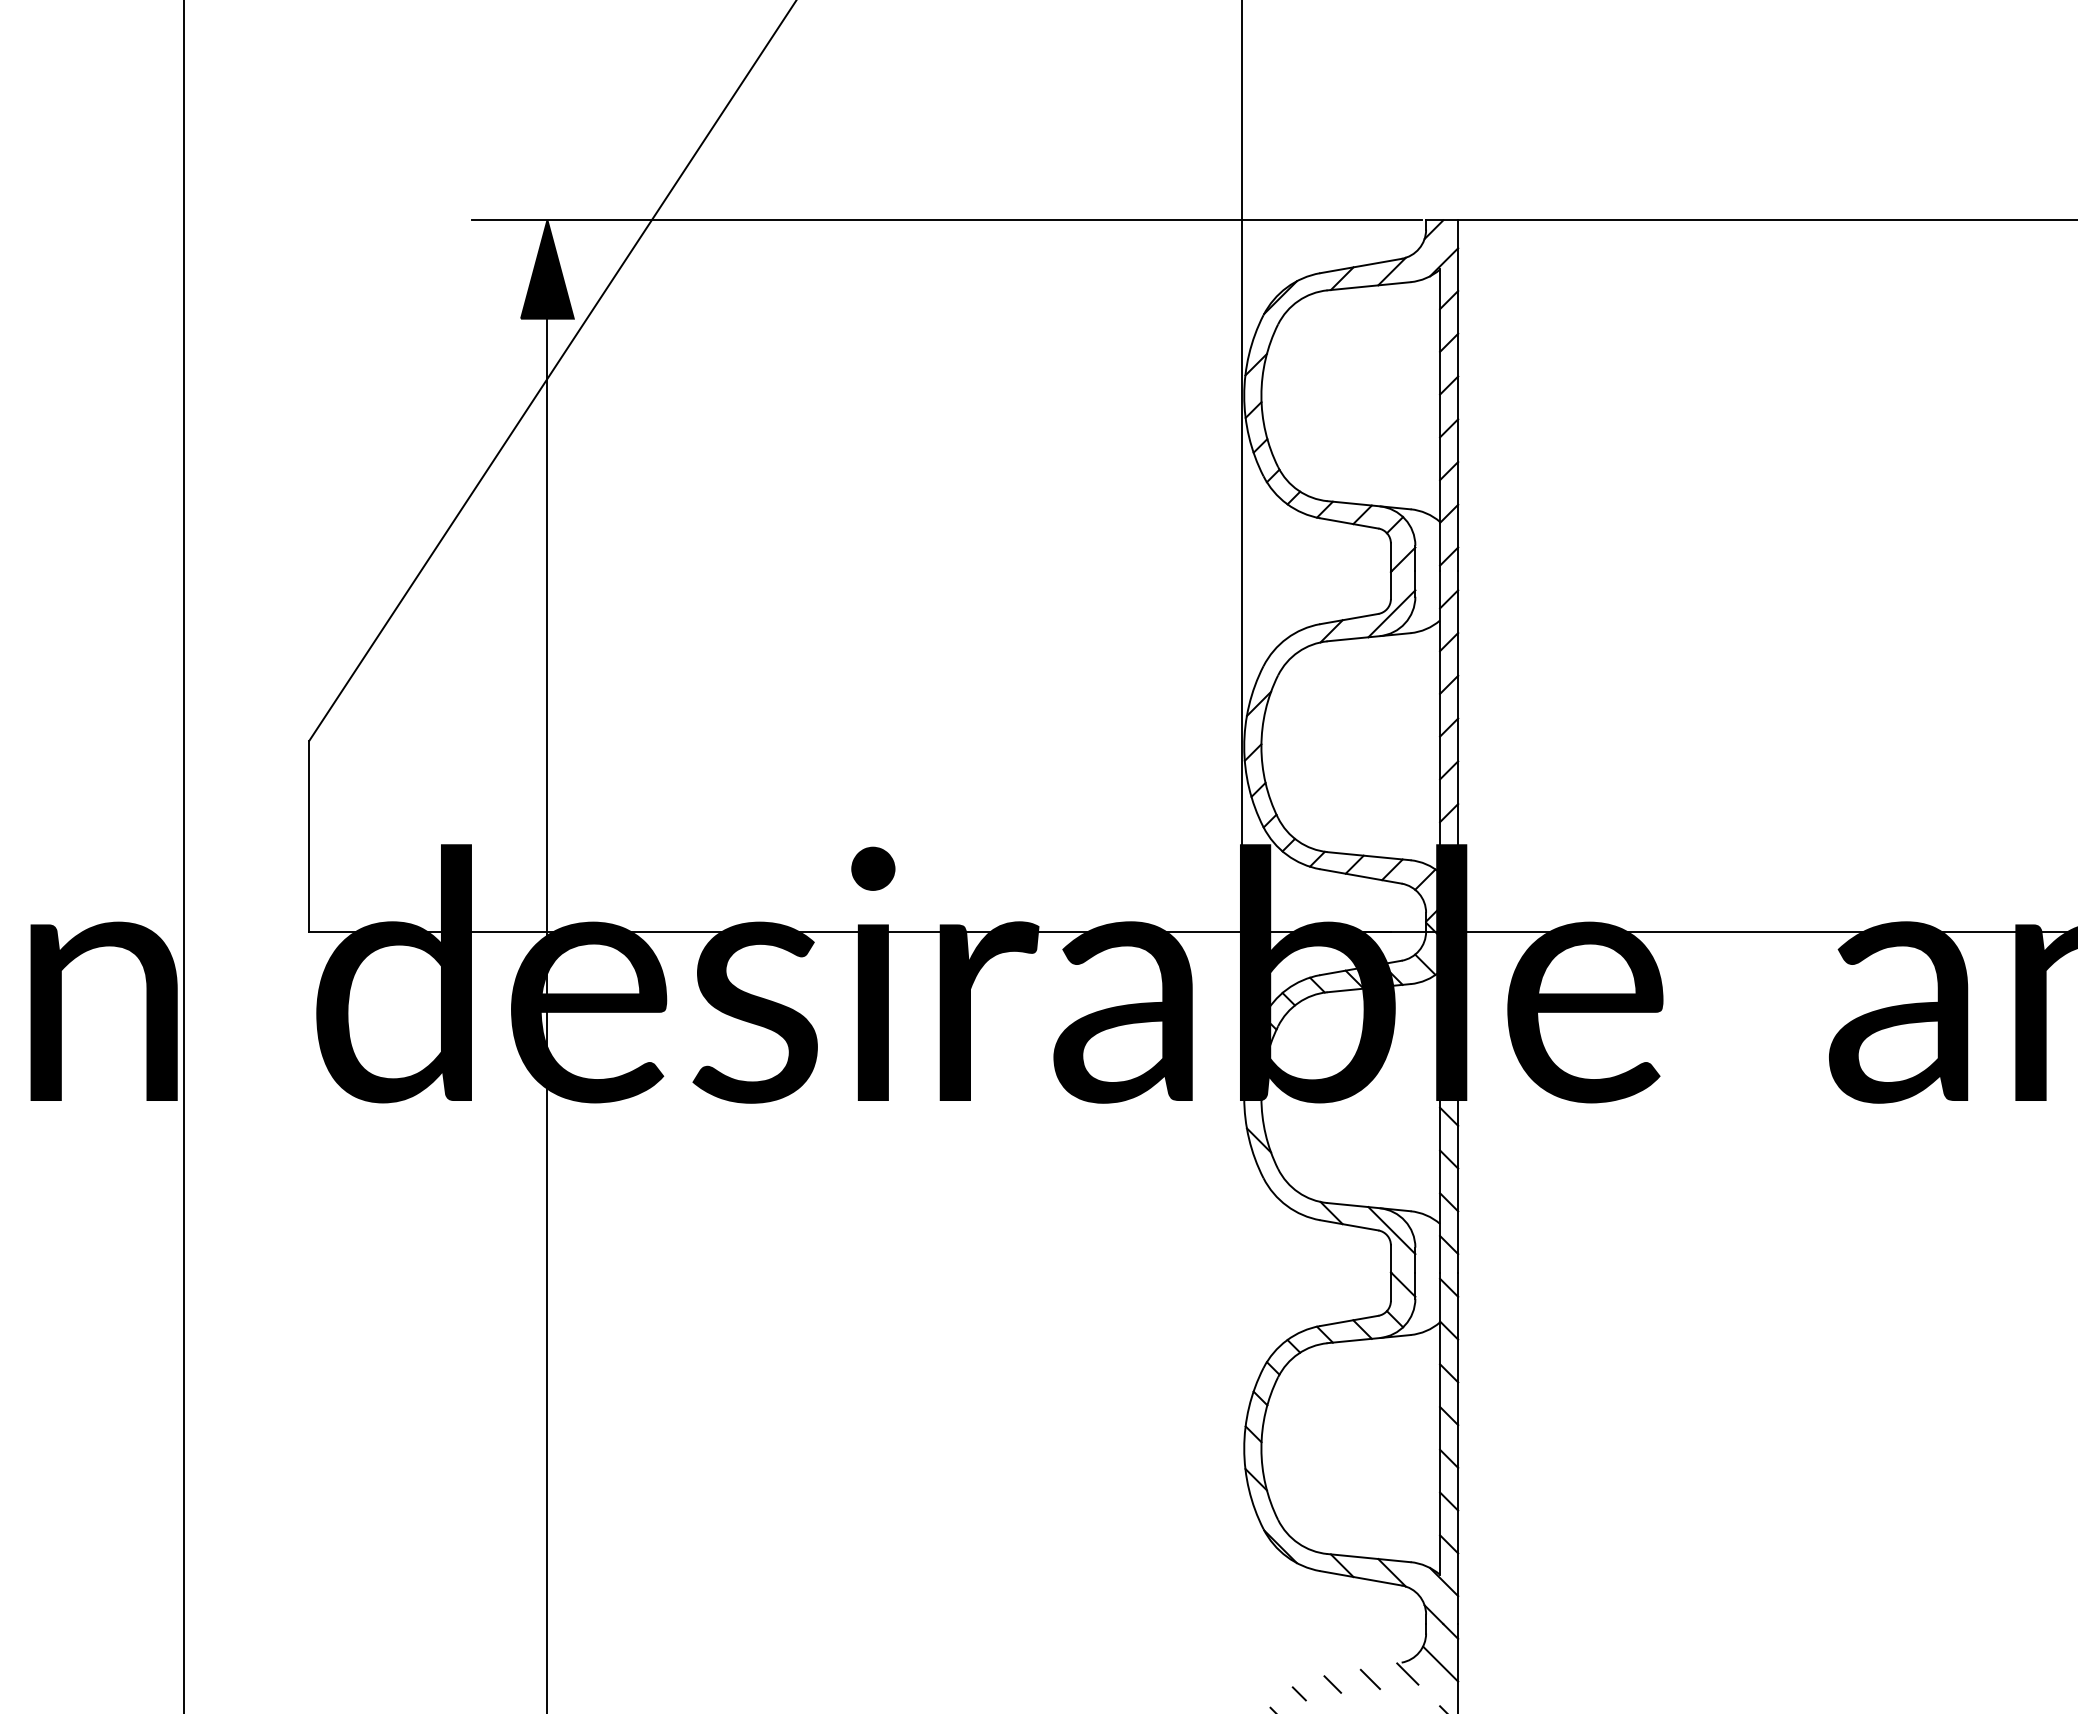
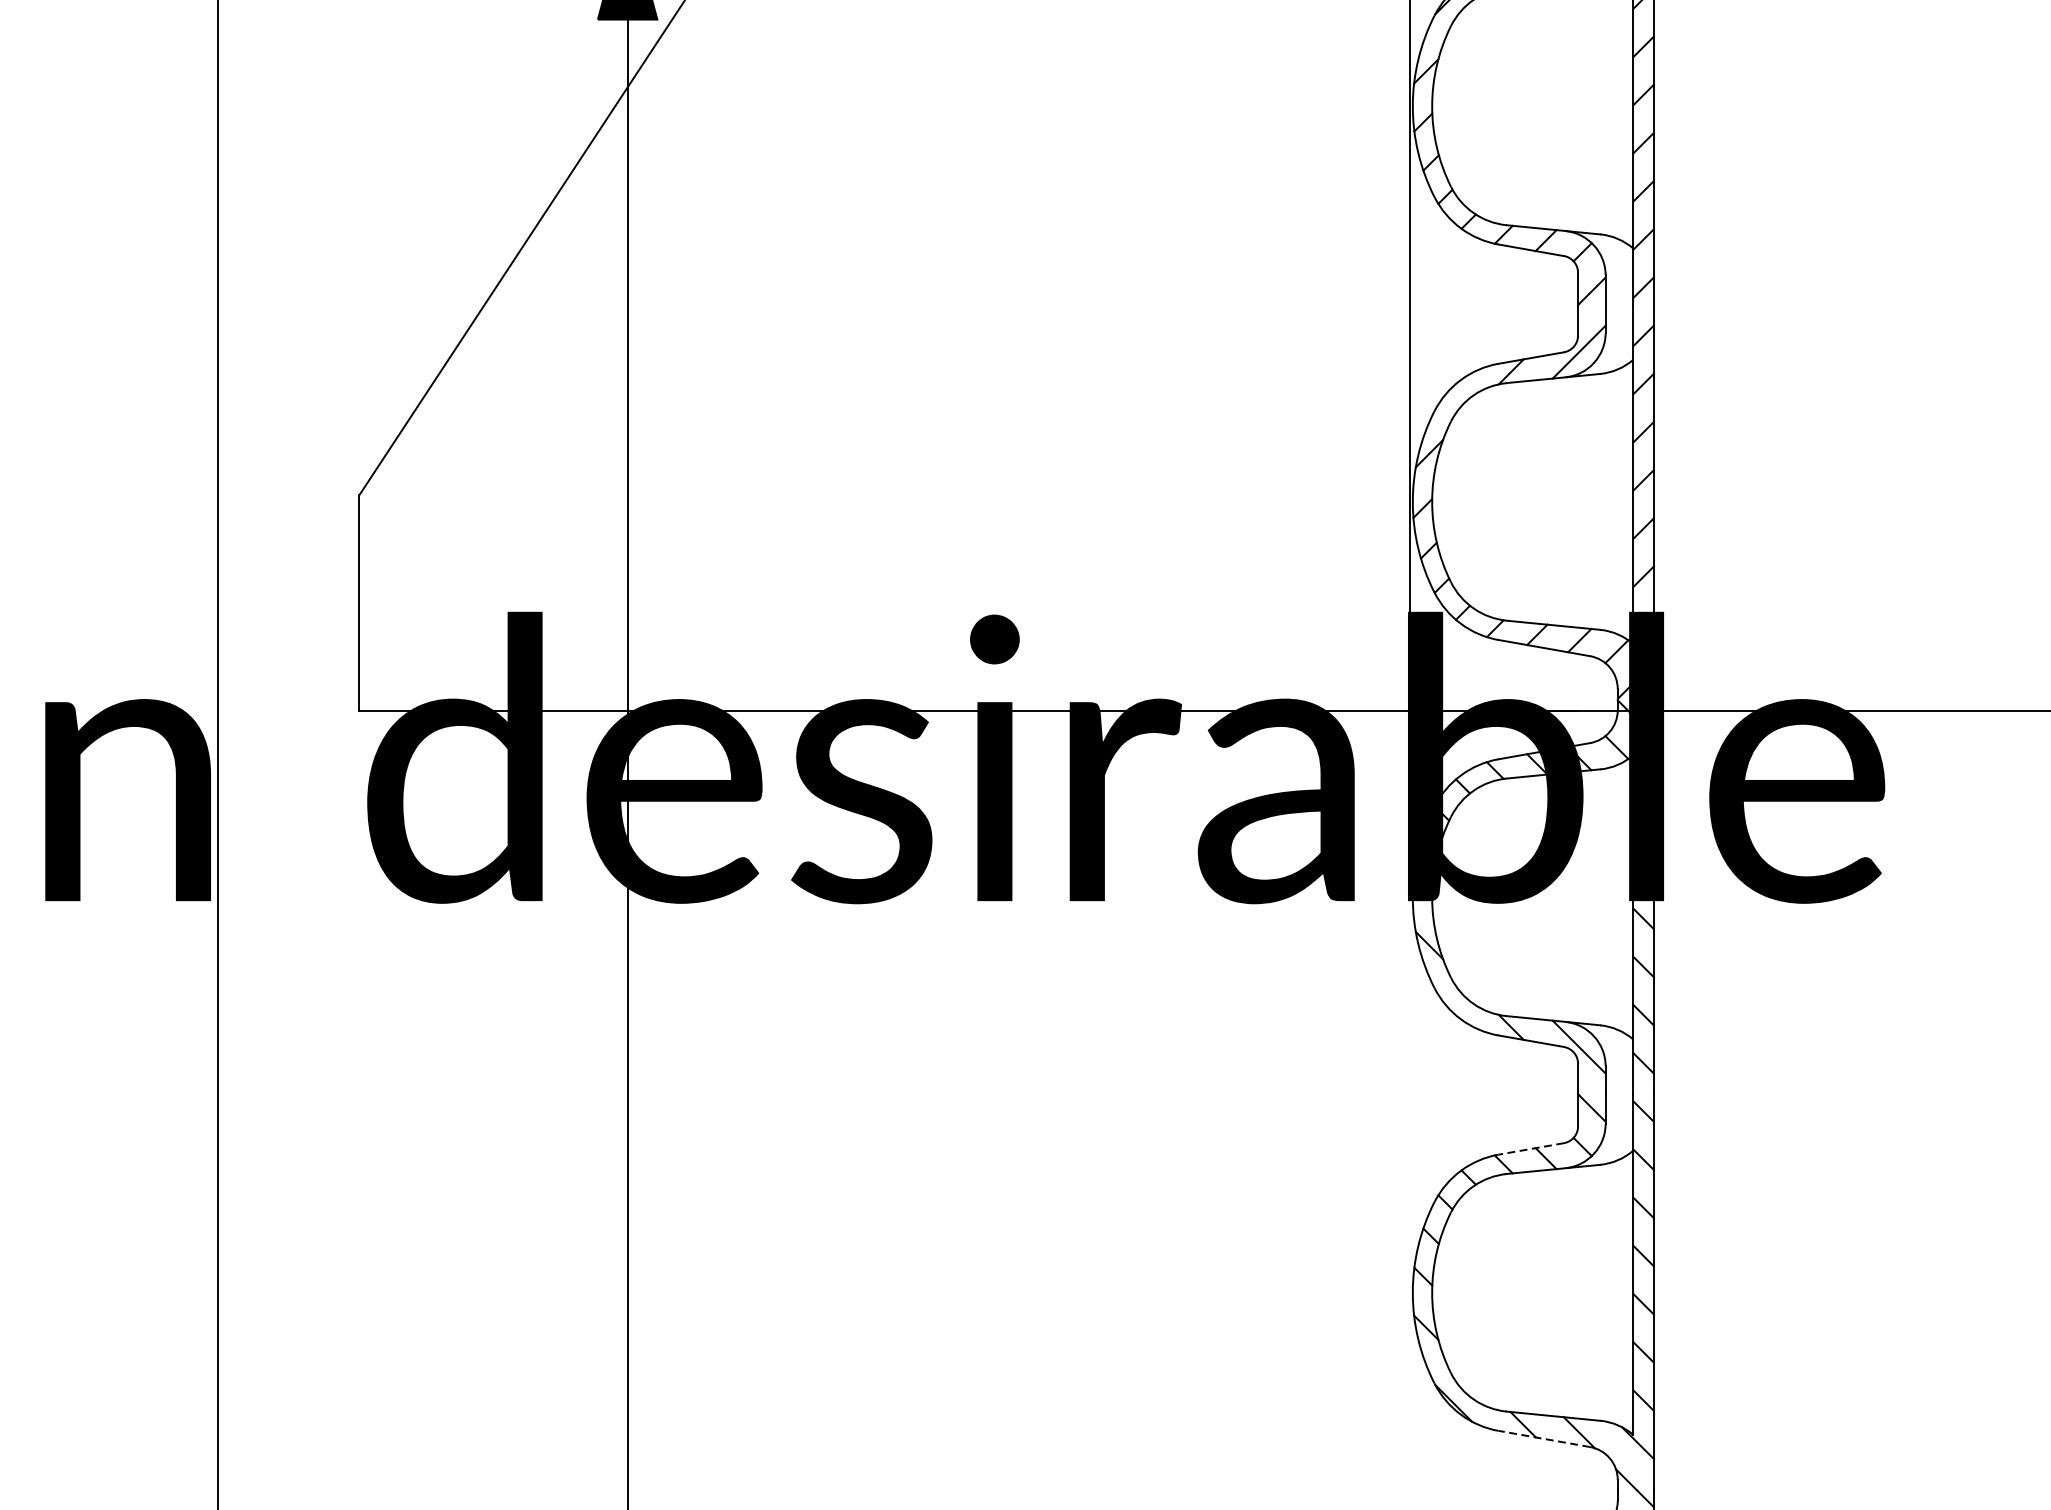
line: (1349, 1320) -> (1531, 1148), solid -> dashed
line: (1360, 1578) -> (1543, 1439), solid -> dashed

